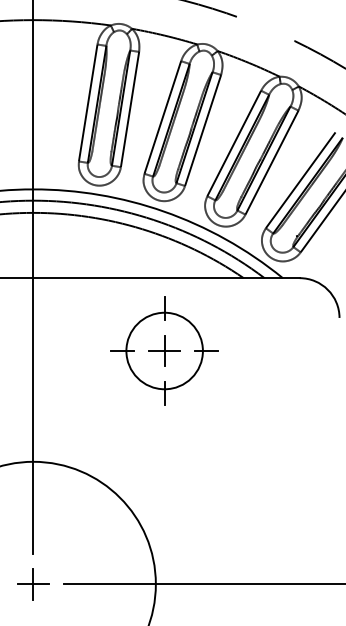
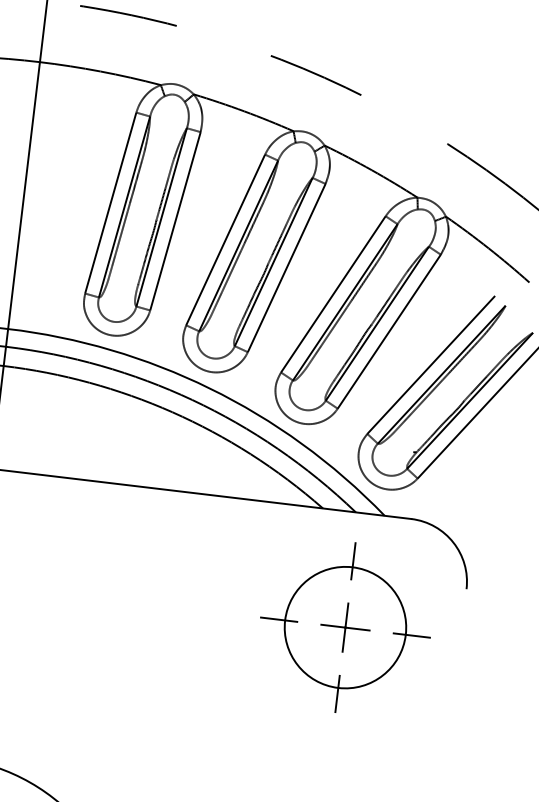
part: (164, 350) -> (345, 626), moved

